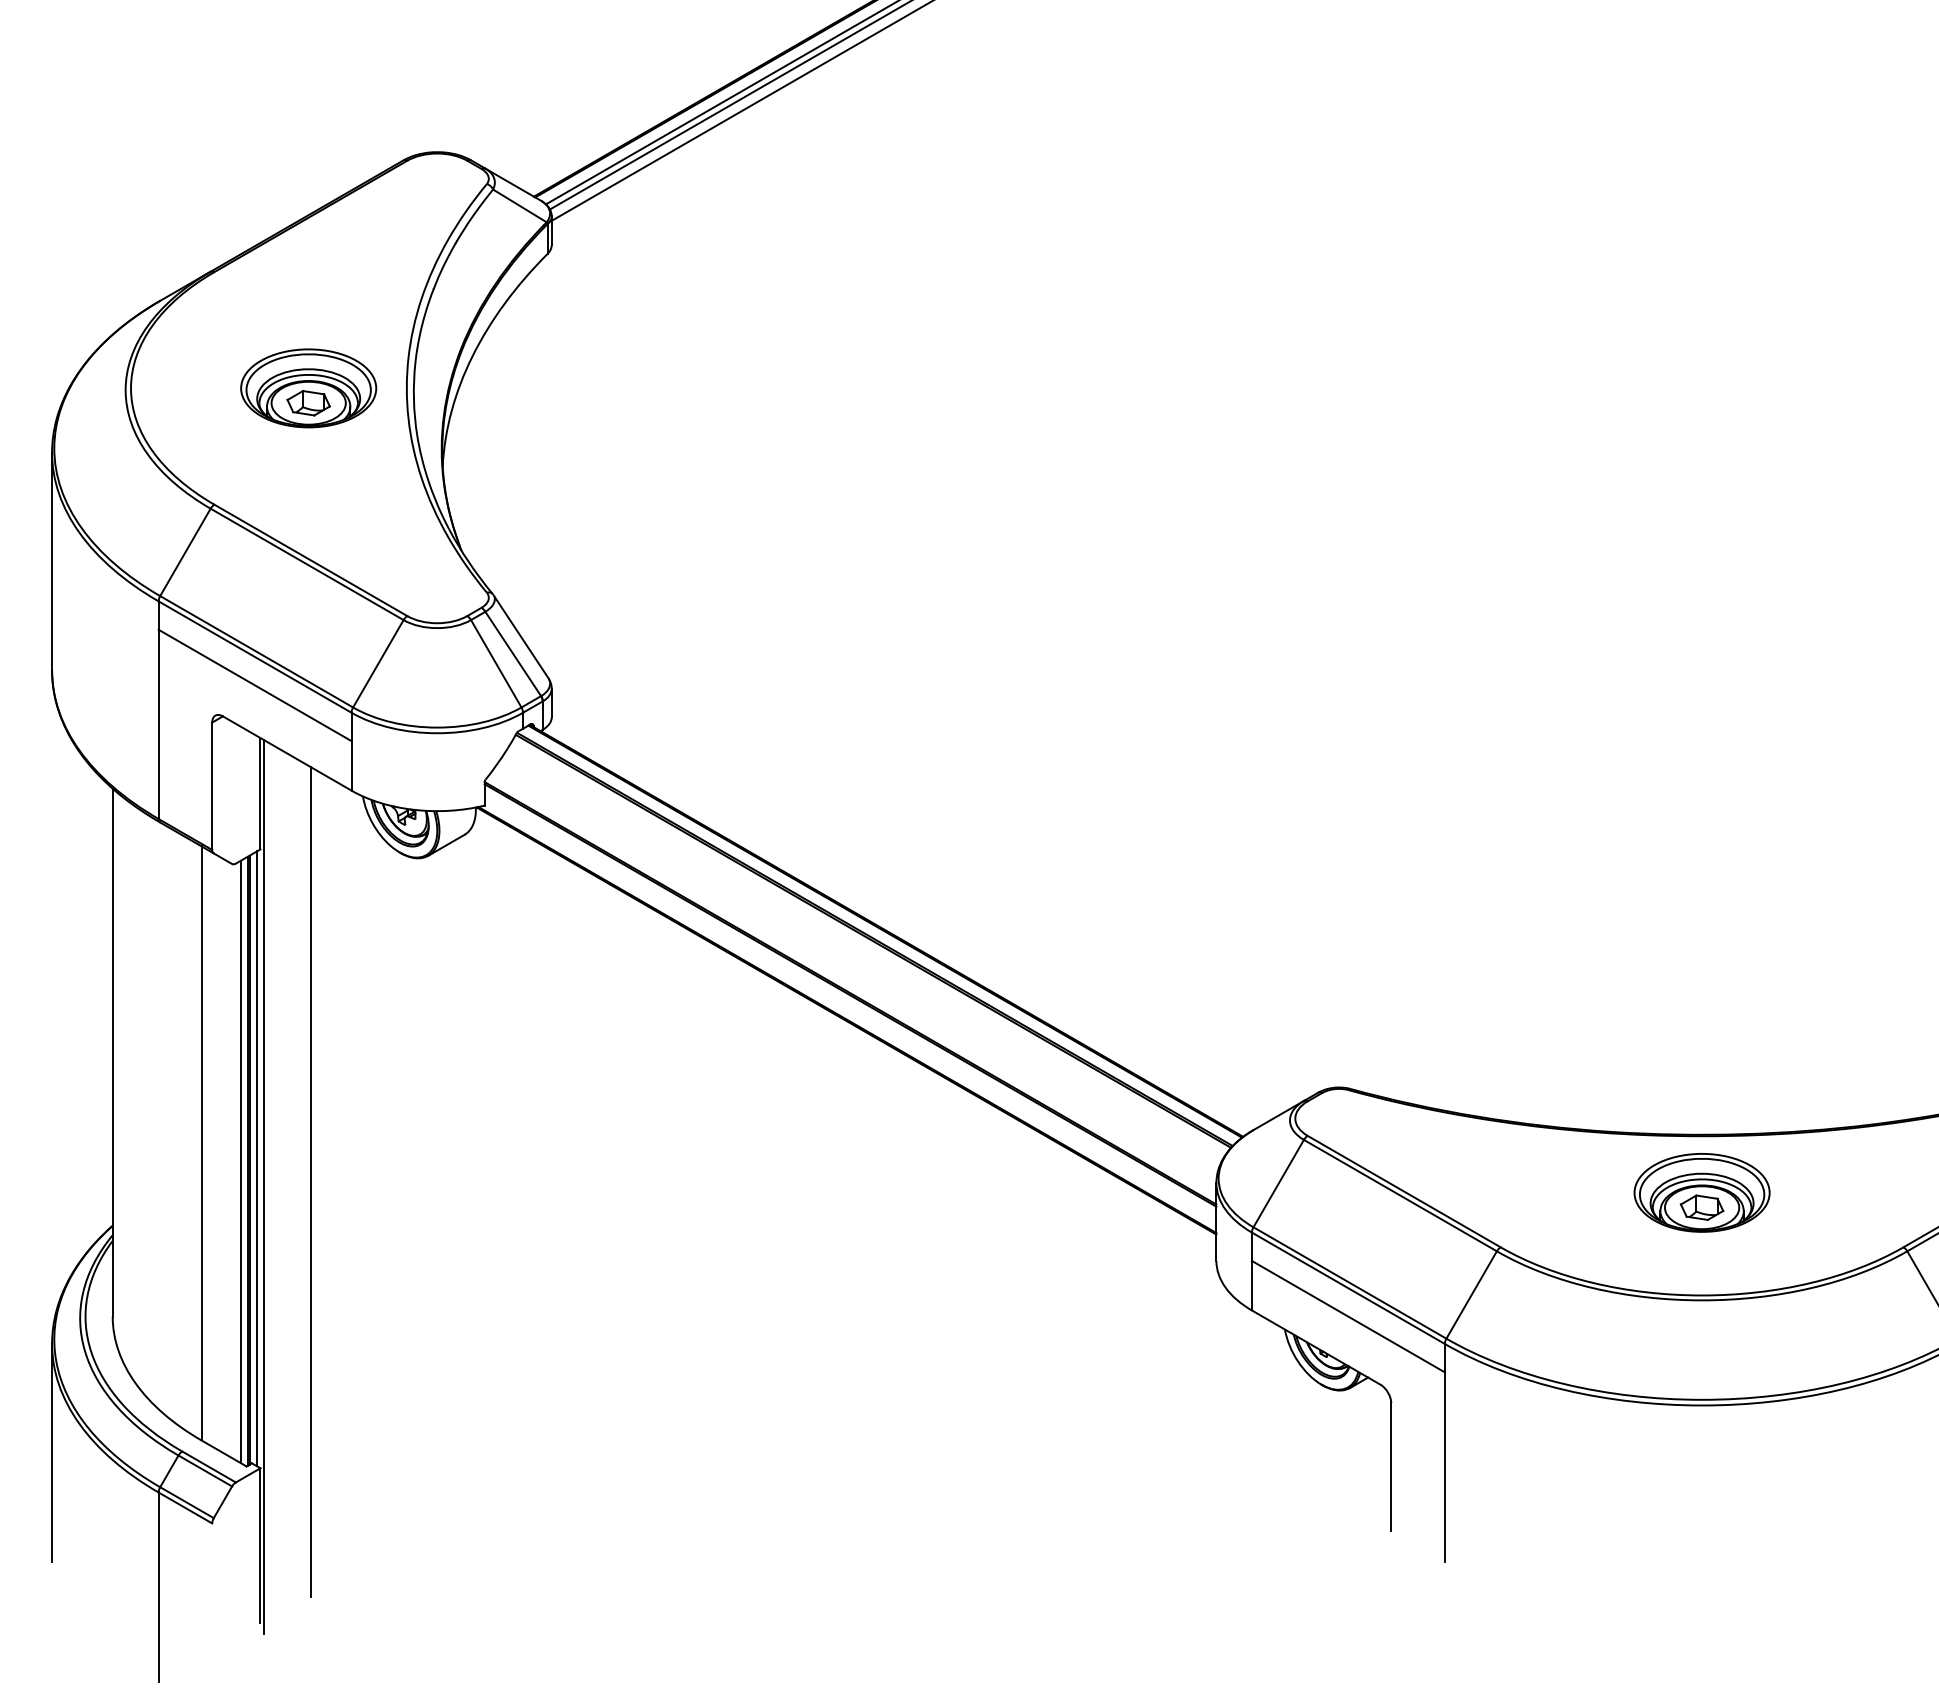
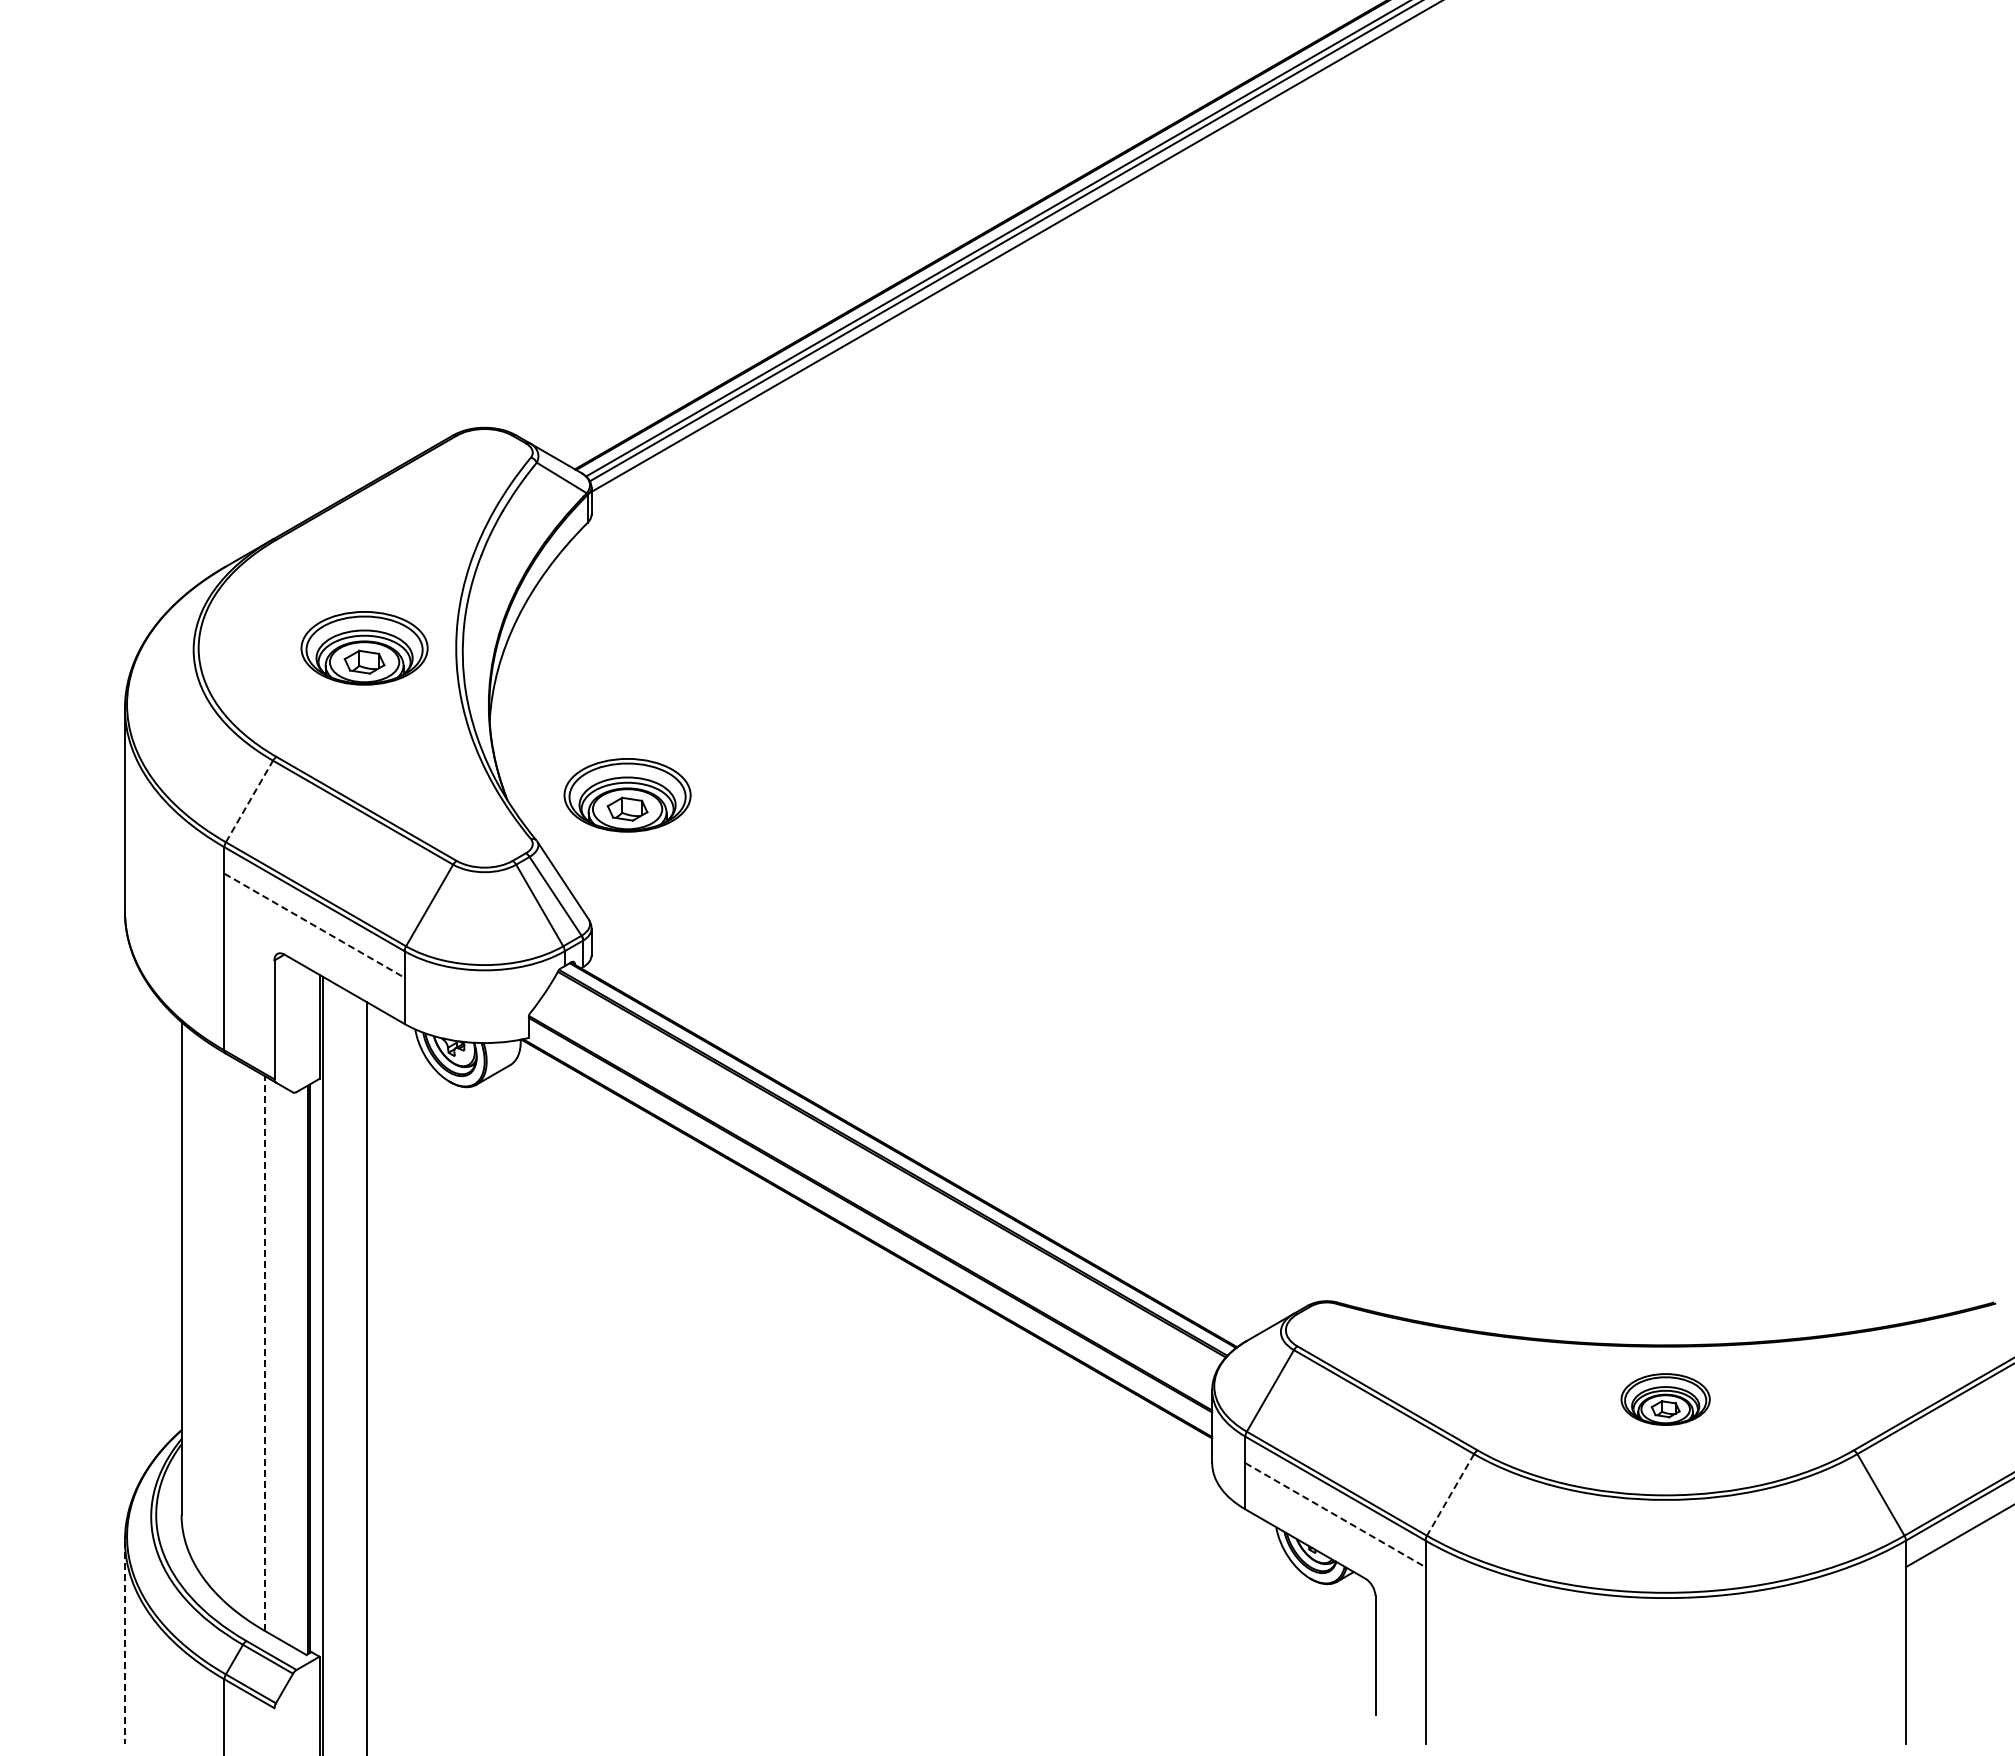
part: (590, 545) -> (627, 795), added
line: (185, 552) -> (249, 801), solid -> dashed
line: (255, 685) -> (314, 925), solid -> dashed
line: (201, 1142) -> (264, 1352), solid -> dashed
line: (257, 1158) -> (316, 1367), removed
line: (241, 1161) -> (301, 1370), removed
part: (1701, 1192) -> (1665, 1399), size x0.7
line: (1471, 1295) -> (1450, 1495), solid -> dashed
line: (1348, 1317) -> (1335, 1515), solid -> dashed
line: (51, 1453) -> (124, 1642), solid -> dashed

